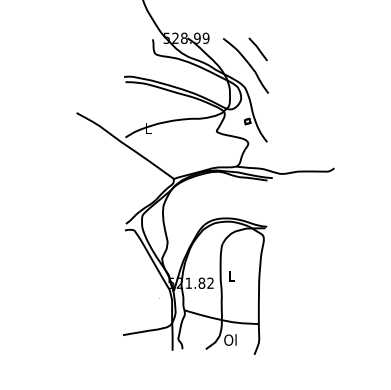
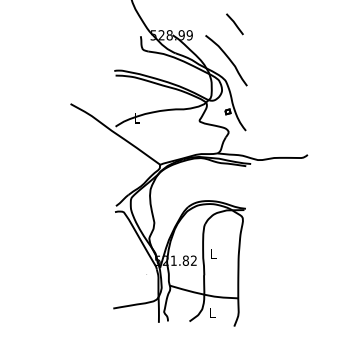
line: (257, 49) -> (234, 24), moved
text: (230, 339) -> (212, 312), Ol -> L

